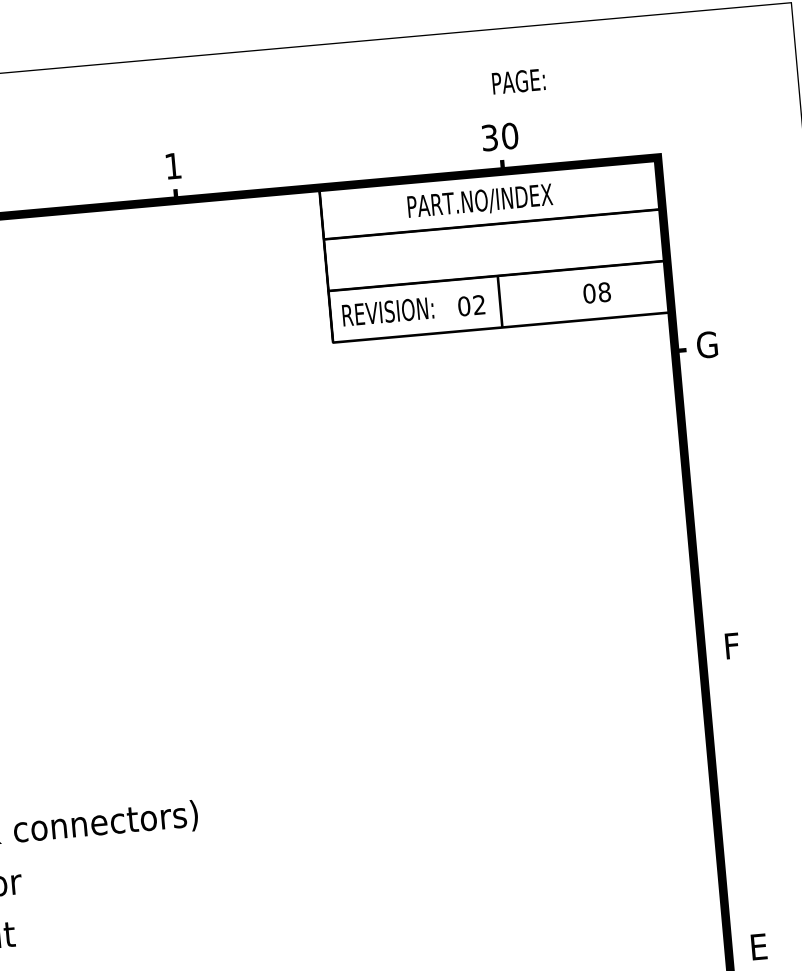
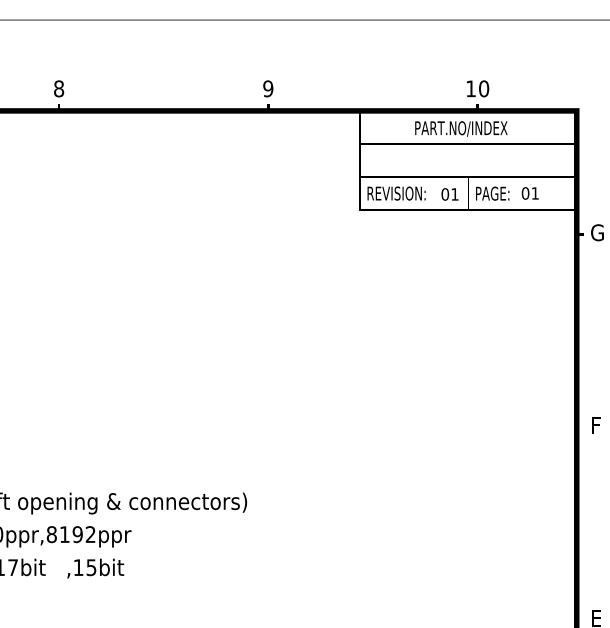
text: (518, 81) -> (492, 193), moved
text: (488, 137) -> (470, 88), 30 -> 10
text: (173, 165) -> (268, 88), 1 -> 9
text: (604, 292) -> (535, 193), 08 -> 01
text: (478, 305) -> (454, 194), 02 -> 01

